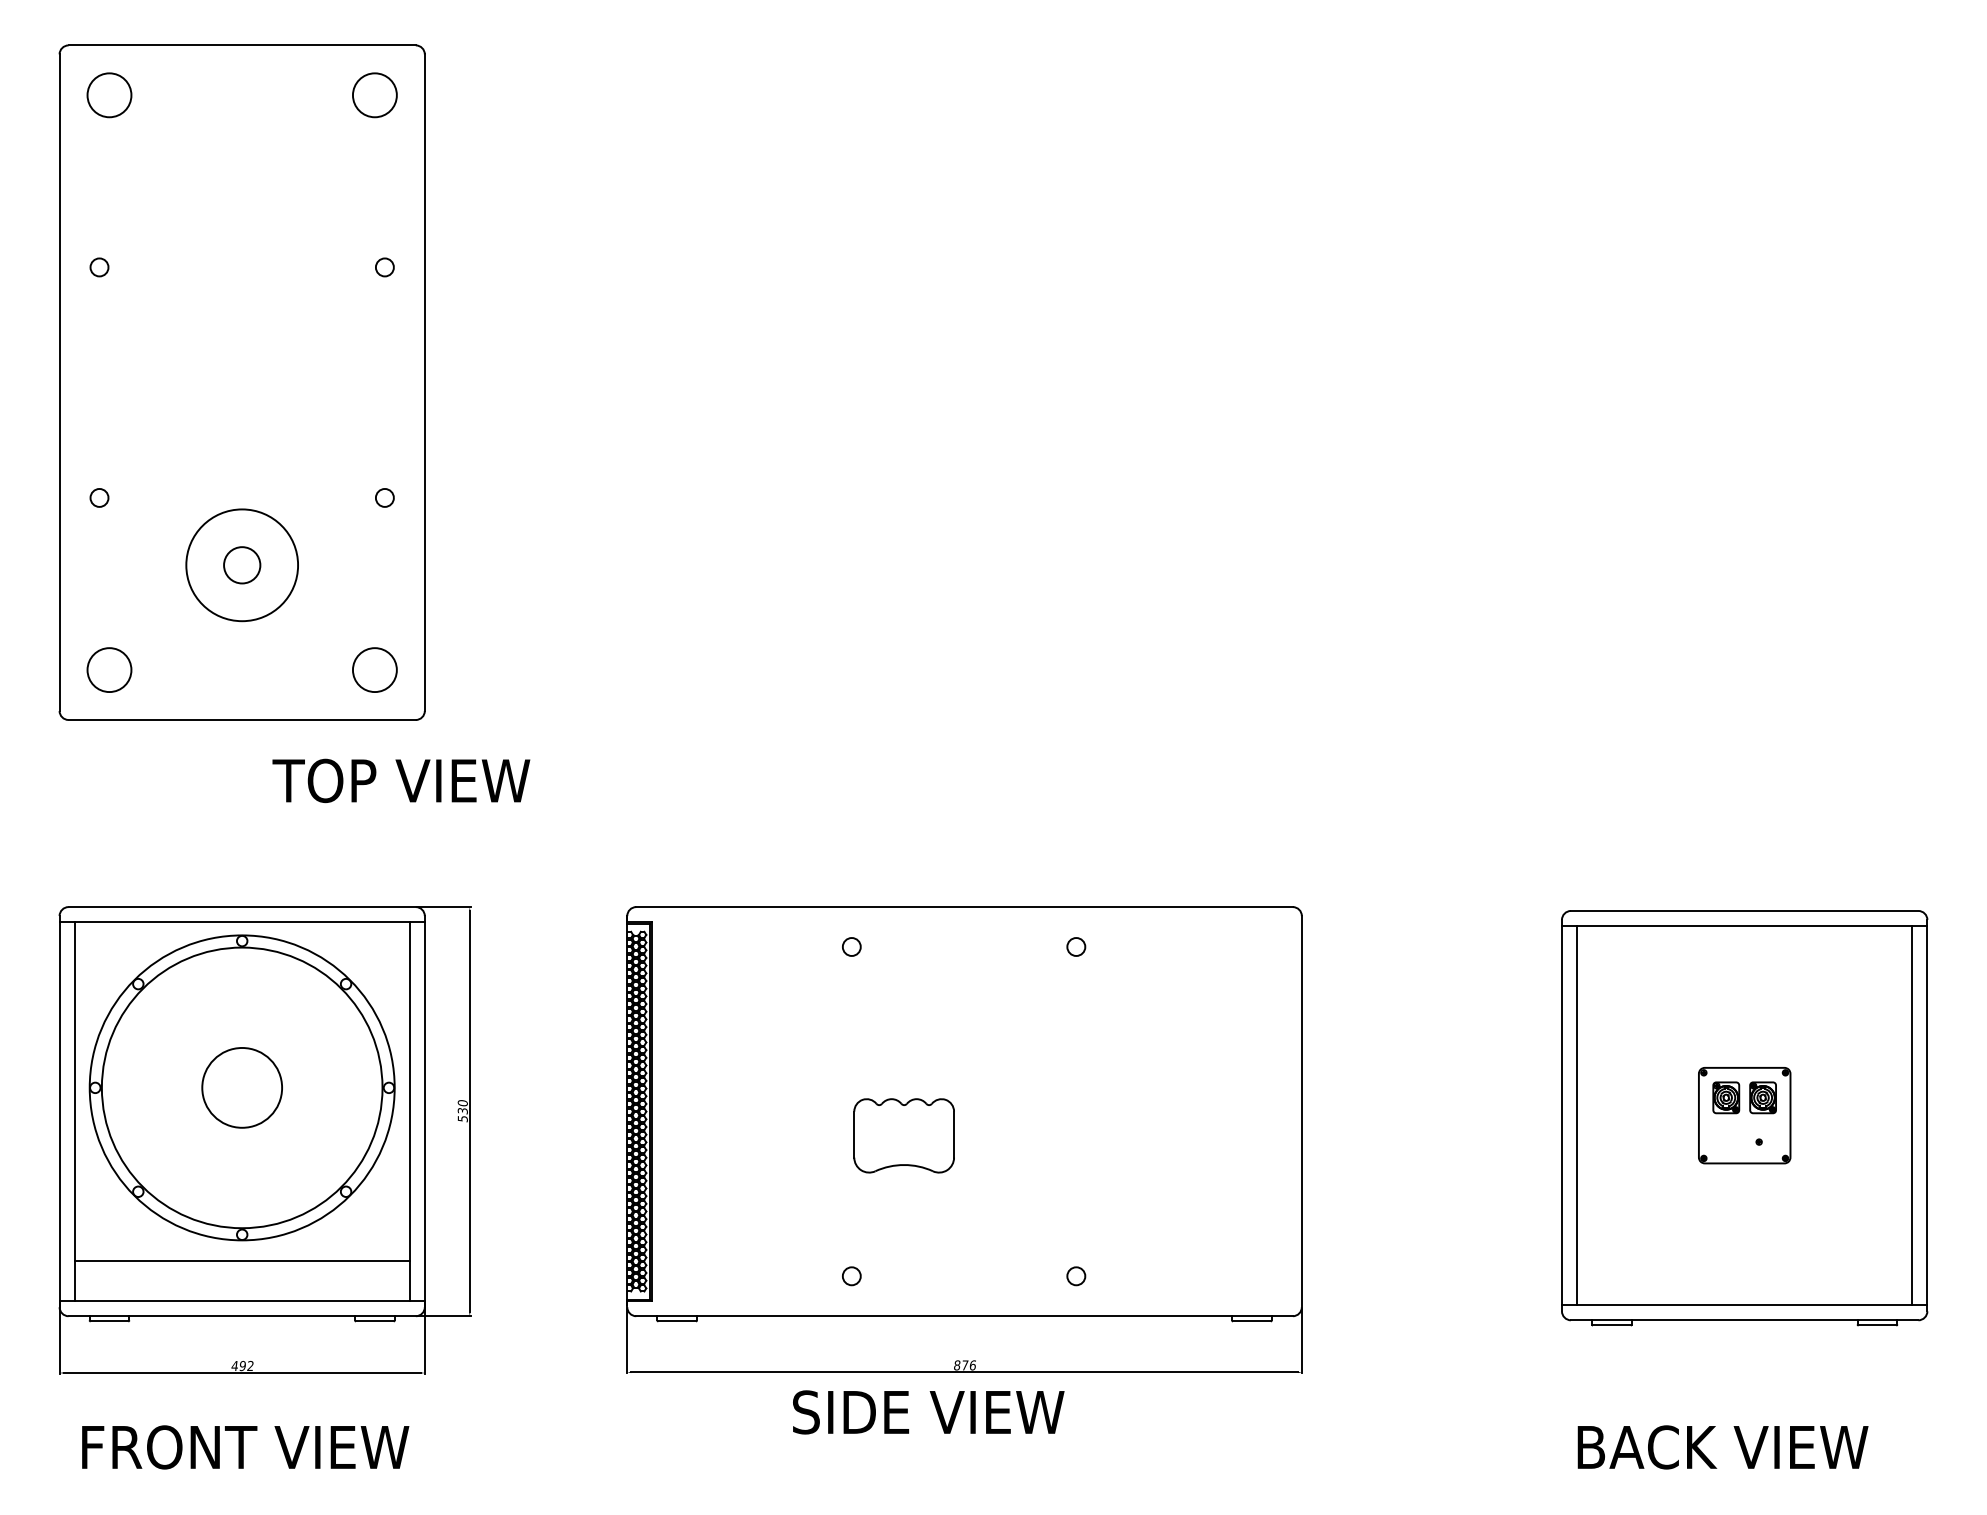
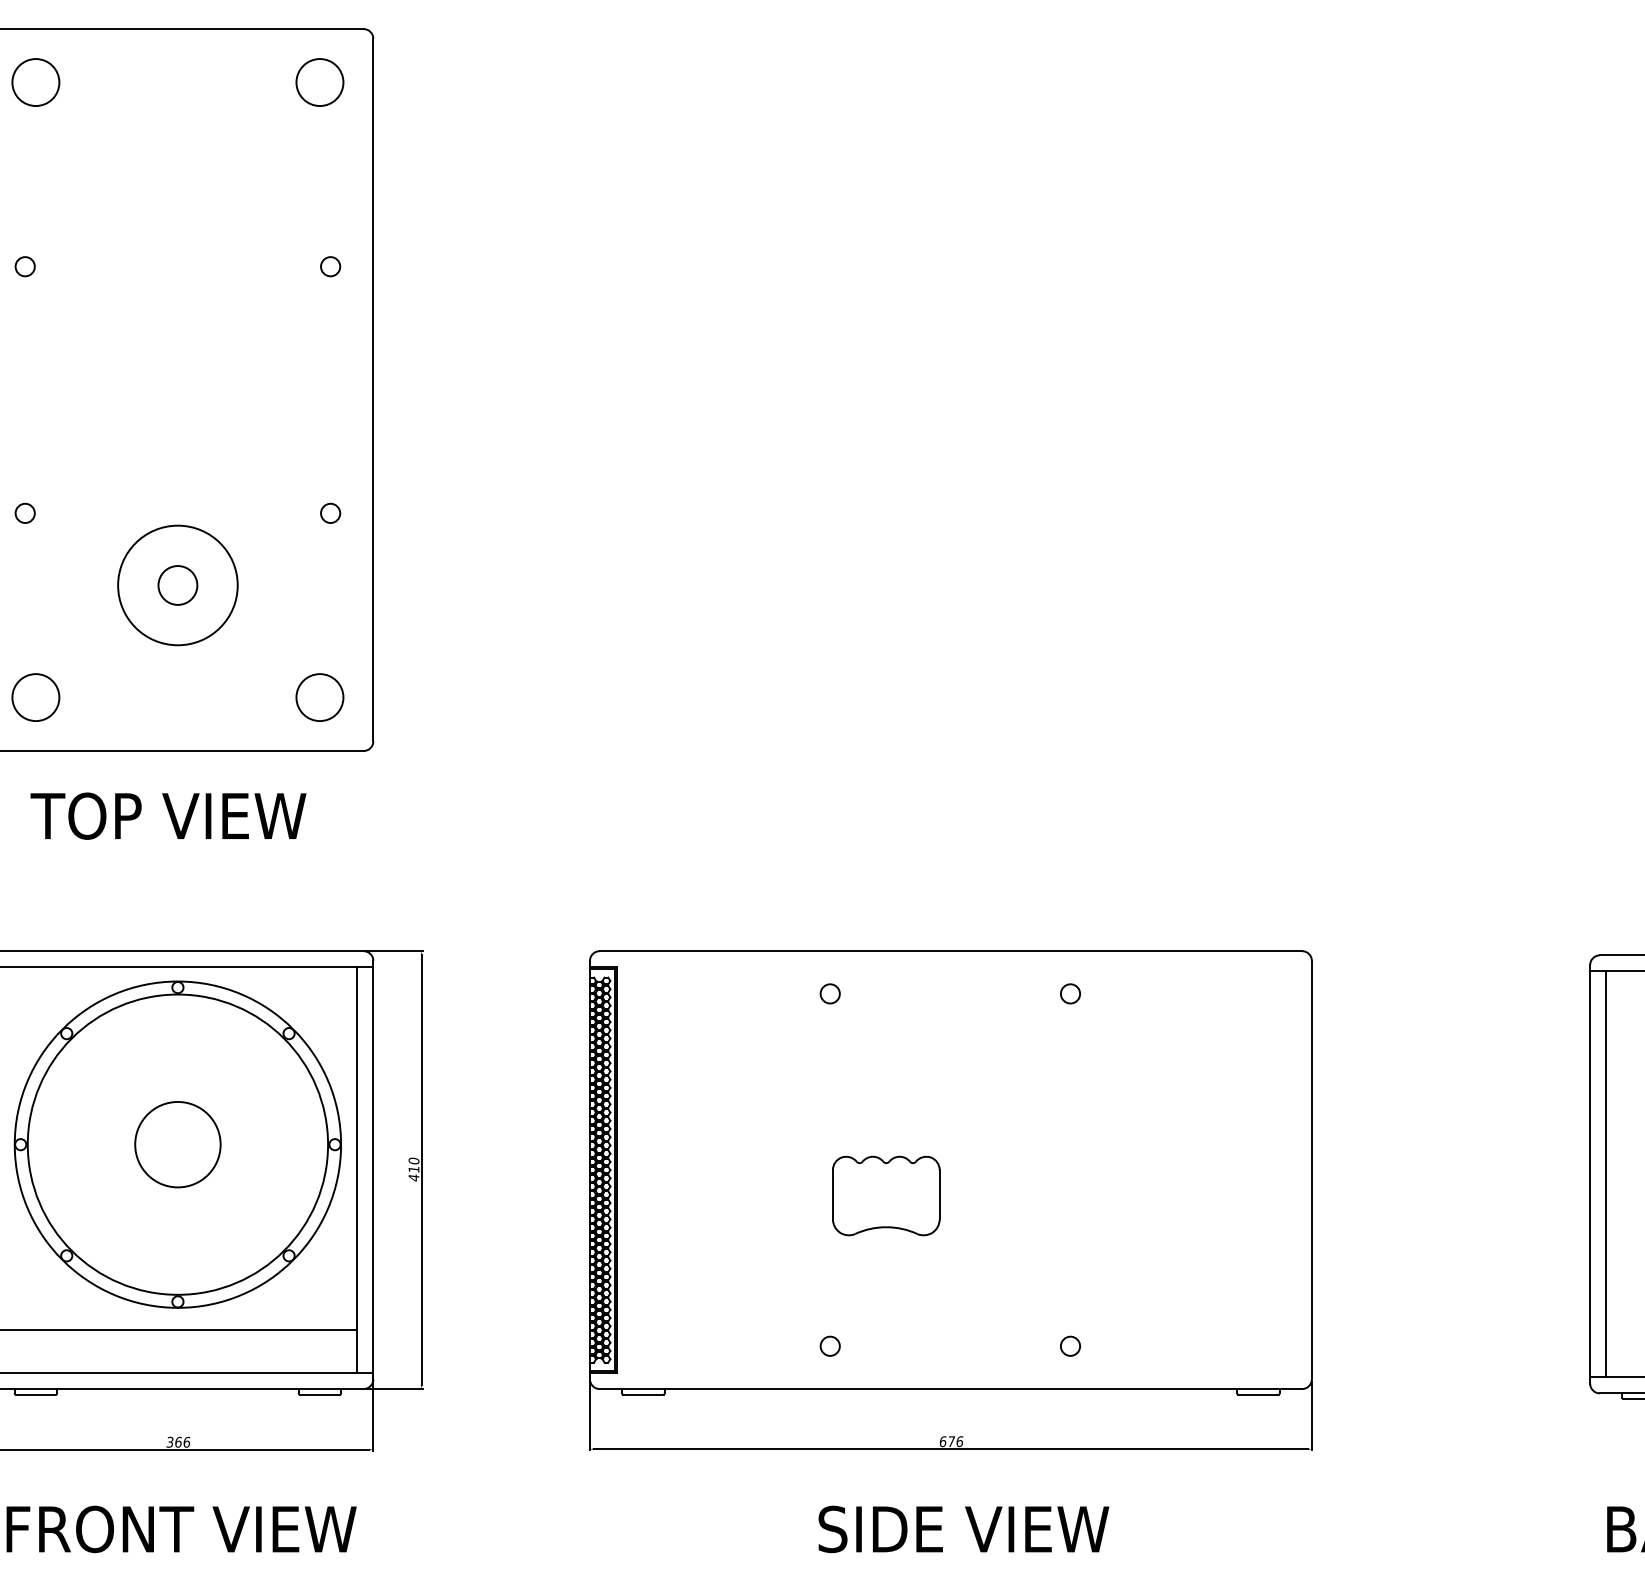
text: (401, 780) -> (168, 815), moved
text: (462, 1115) -> (413, 1174), 530 -> 410
text: (242, 1365) -> (178, 1441), 492 -> 366
text: (957, 1365) -> (943, 1441), 876 -> 676
text: (928, 1412) -> (963, 1529), moved

